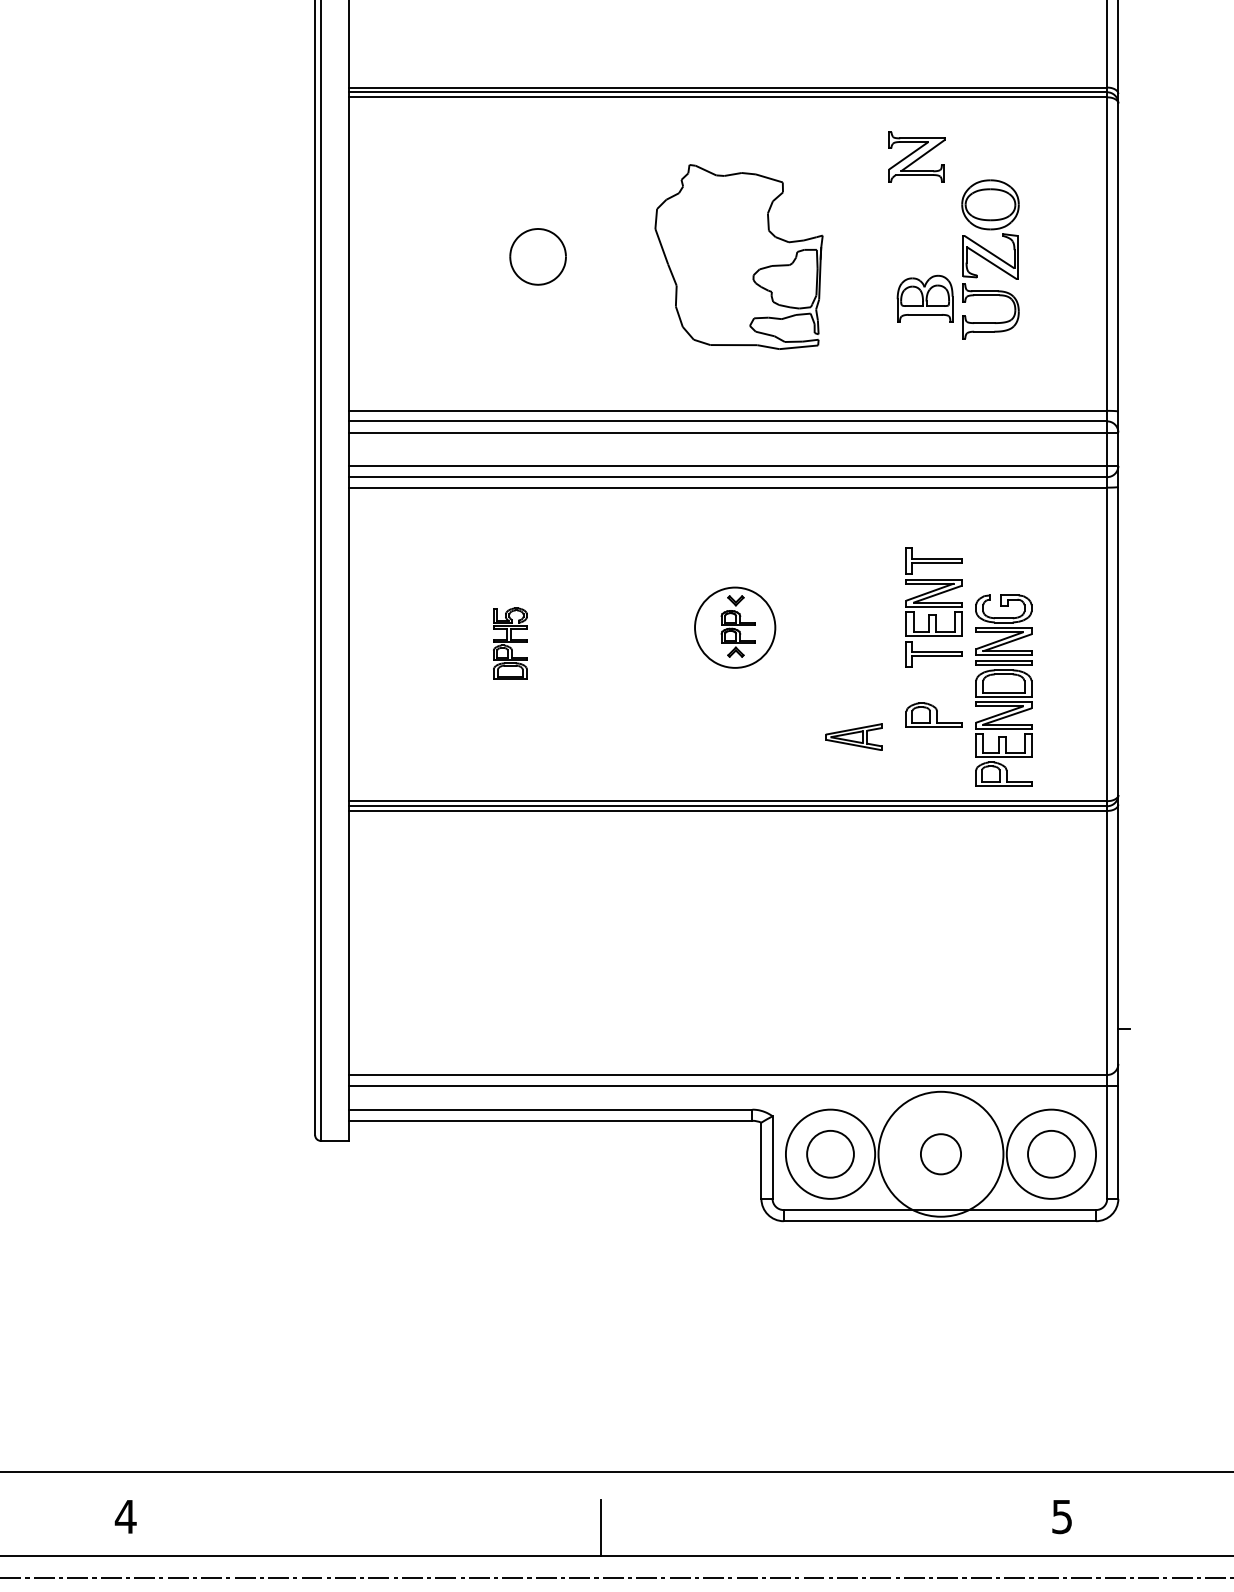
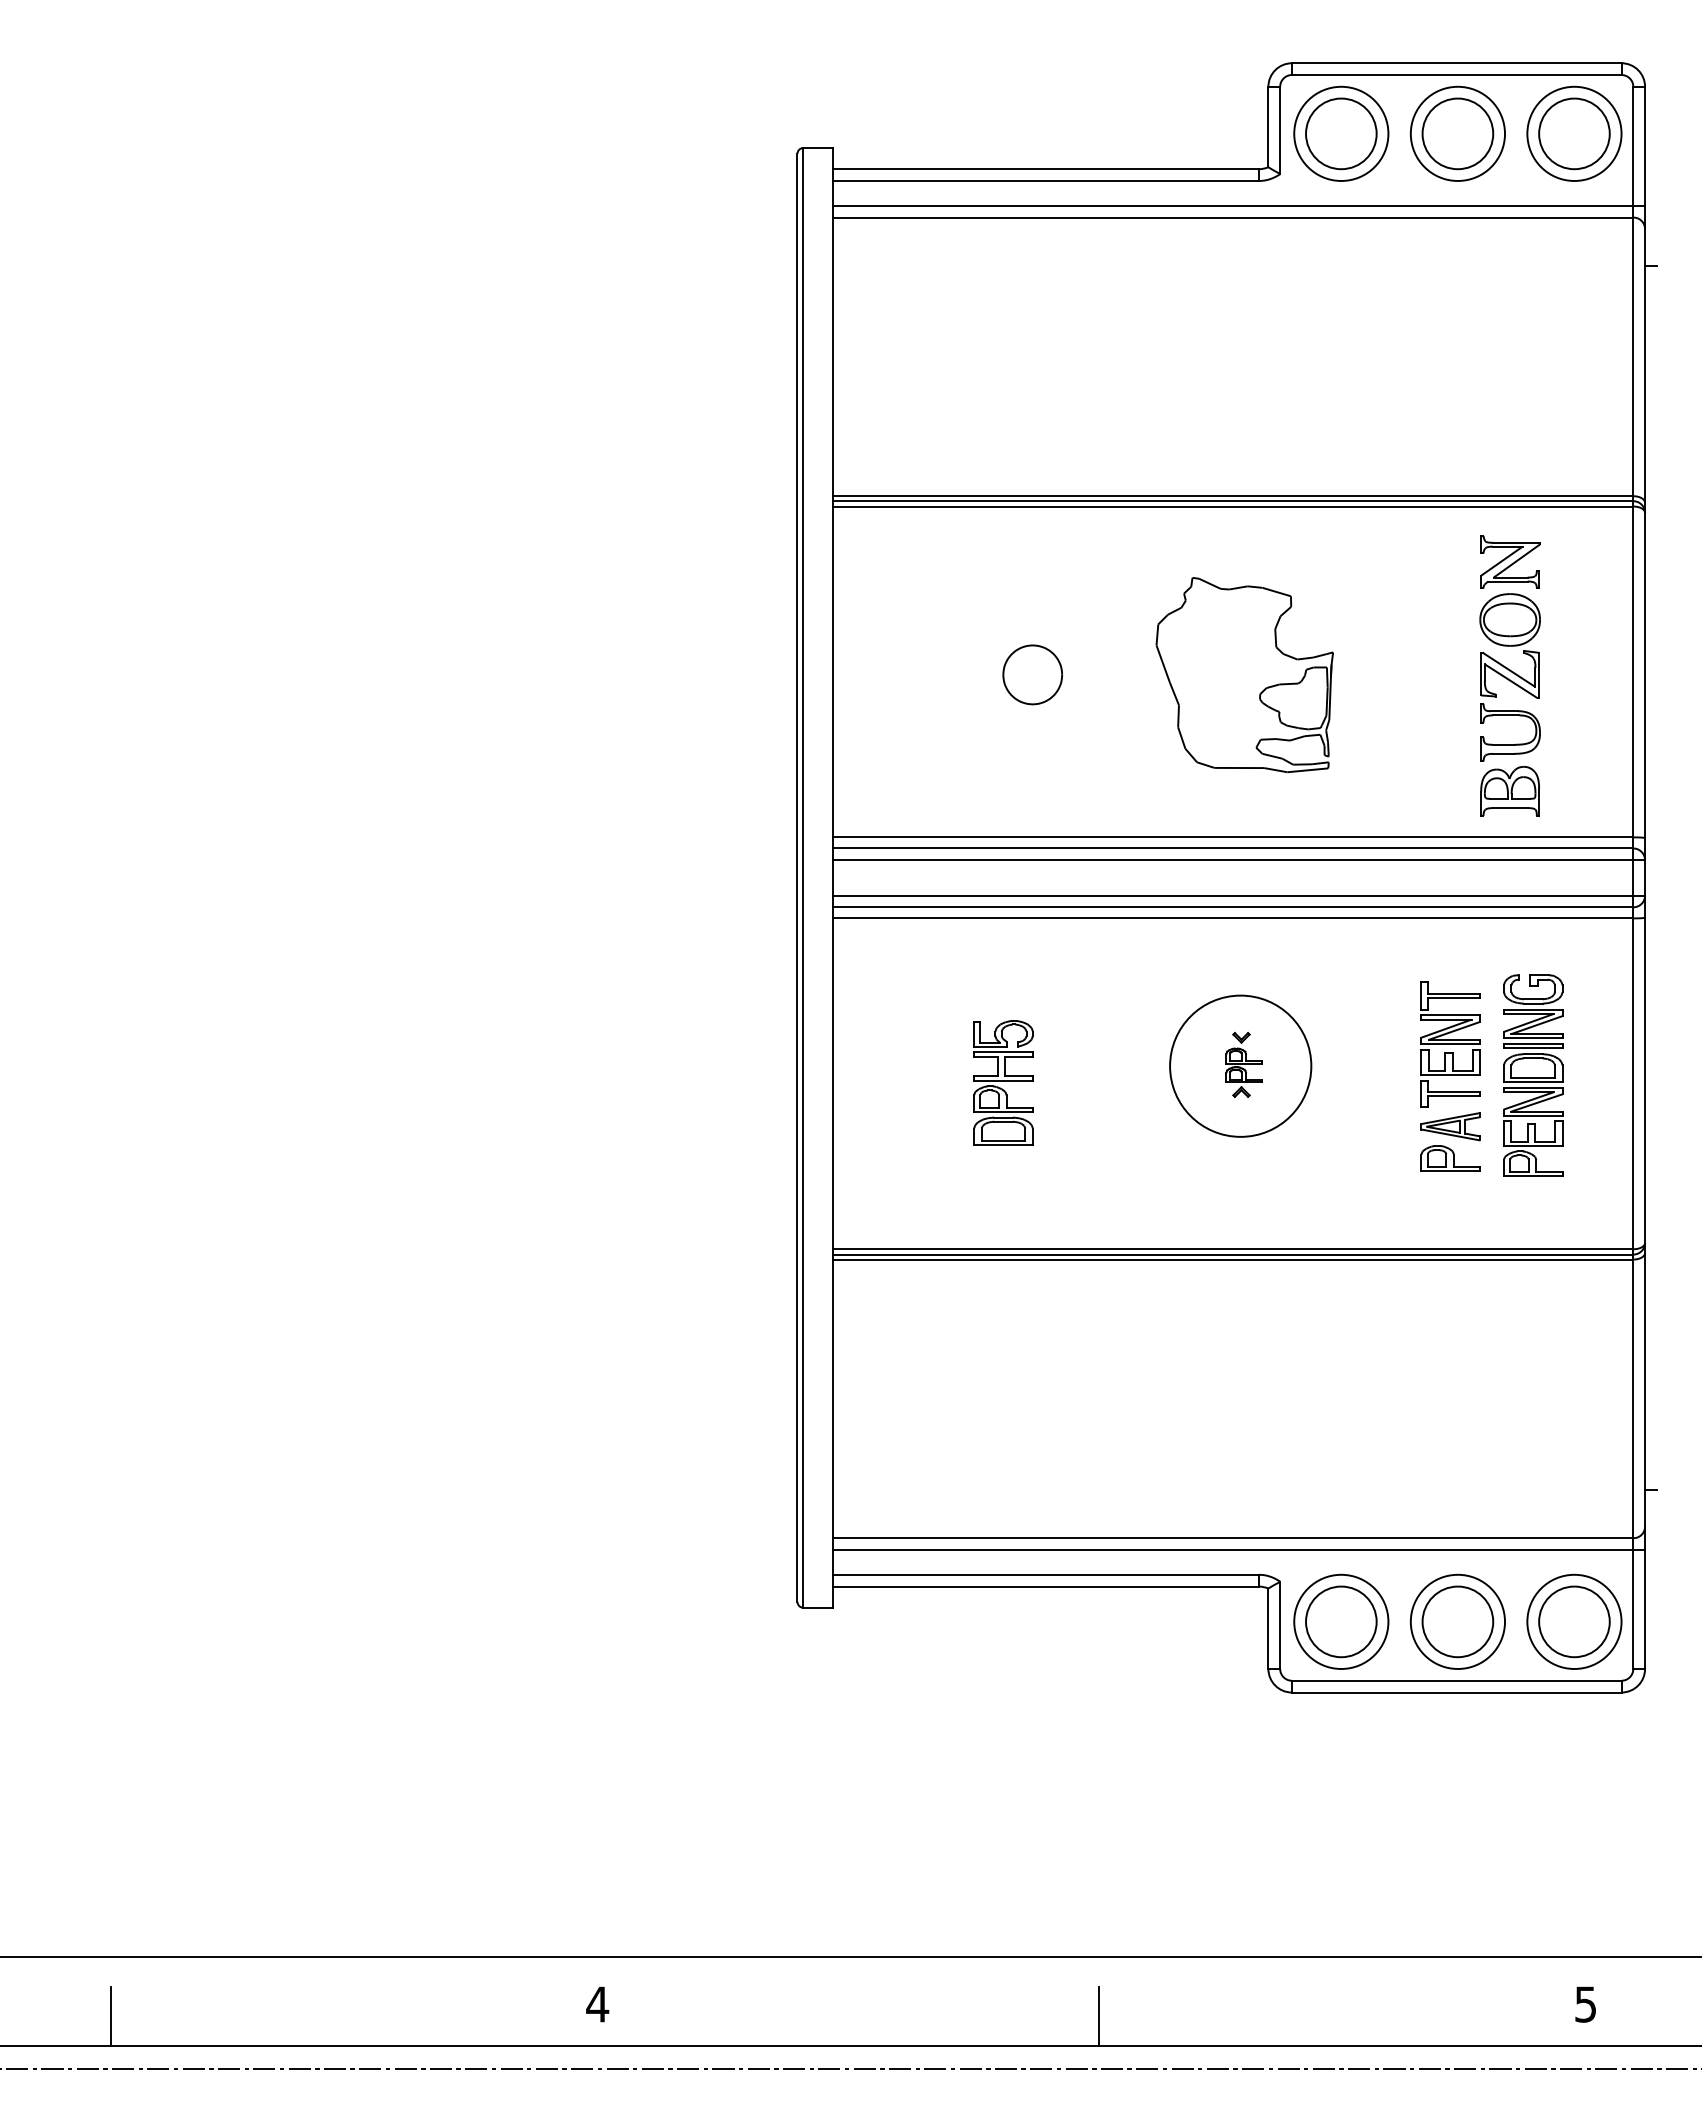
part: (916, 156) -> (1510, 561), moved
part: (924, 299) -> (1509, 791), moved
circle: (734, 627) -> (1240, 1065), size x1.67
part: (510, 643) -> (1003, 1082), size x1.67
part: (1004, 690) -> (1533, 1075), moved
part: (853, 736) -> (1450, 1126), moved
circle: (830, 1153) -> (1341, 1621), size x1.43
circle: (940, 1153) -> (1457, 1621), size x0.71
circle: (940, 1153) -> (1457, 1621), size x1.67
circle: (1051, 1153) -> (1574, 1621), size x1.43

